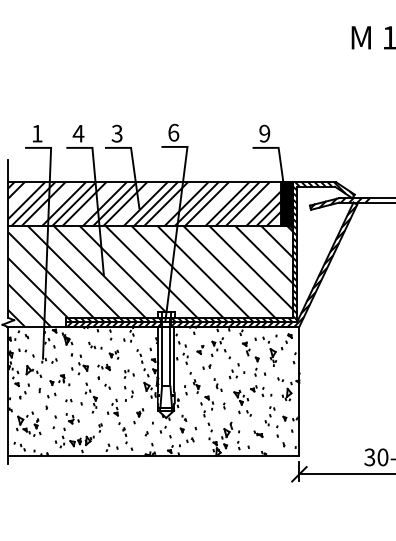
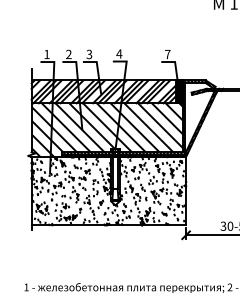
text: (173, 131) -> (119, 53), 6 -> 4
text: (77, 133) -> (68, 54), 4 -> 2
text: (264, 133) -> (167, 54), 9 -> 7

